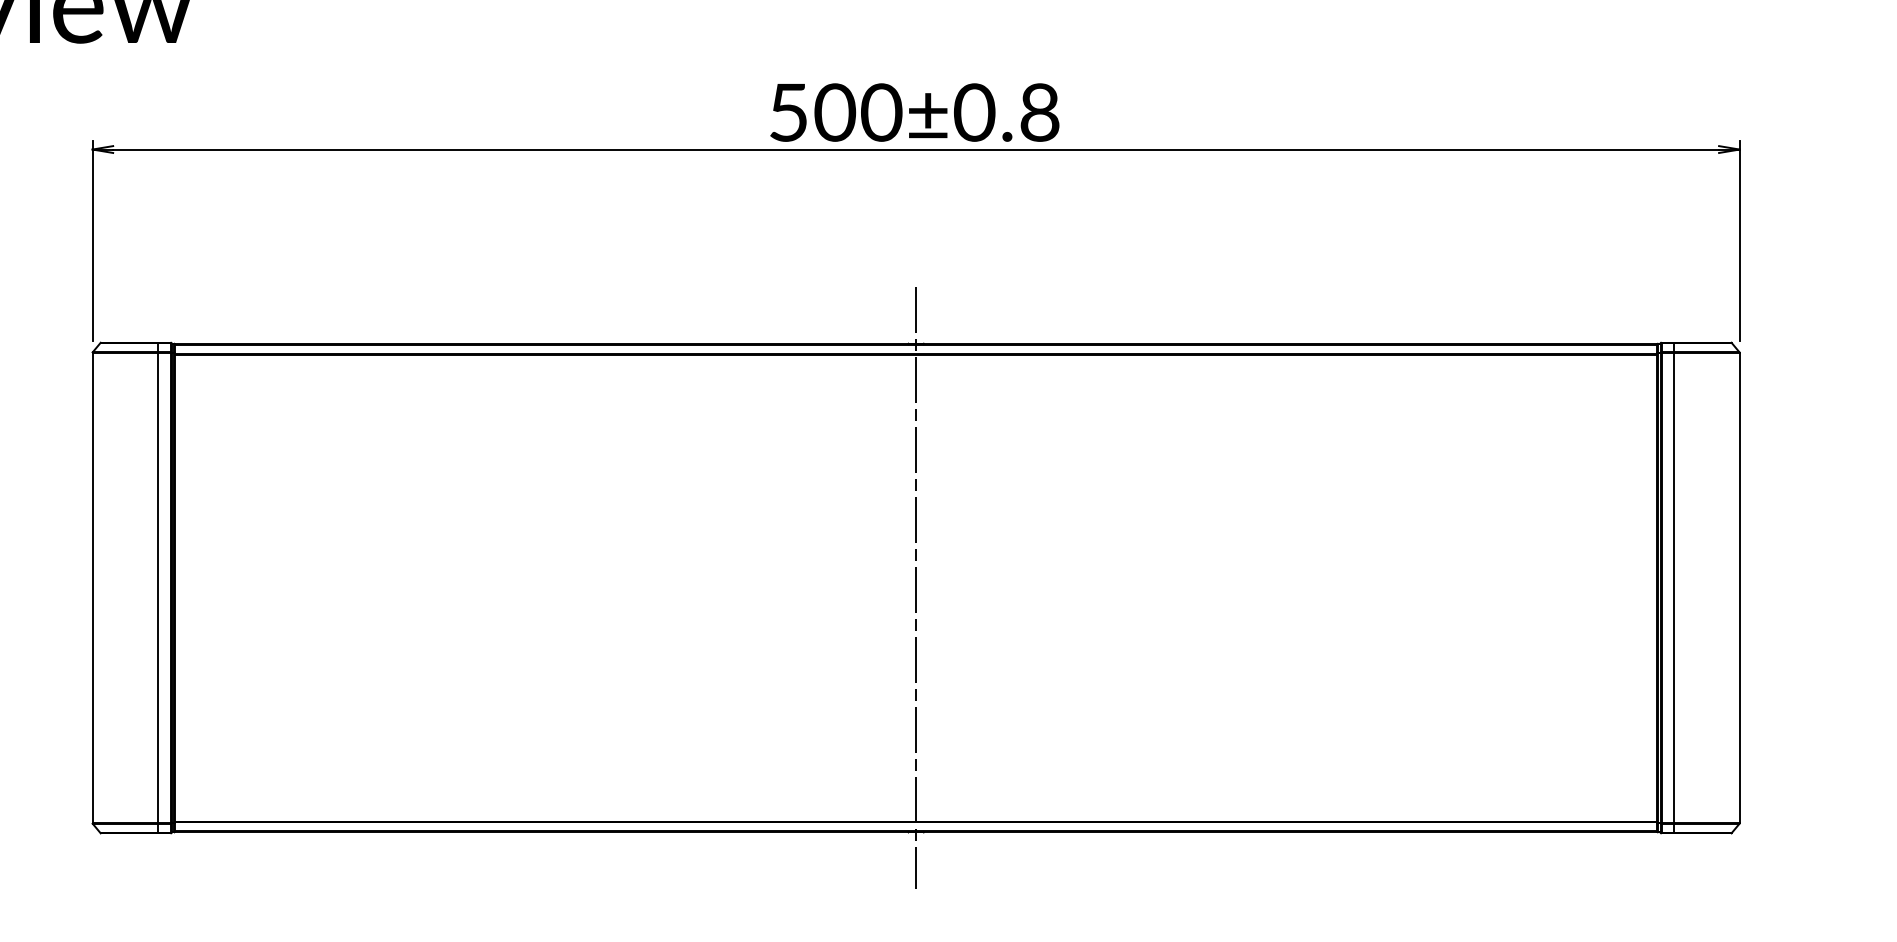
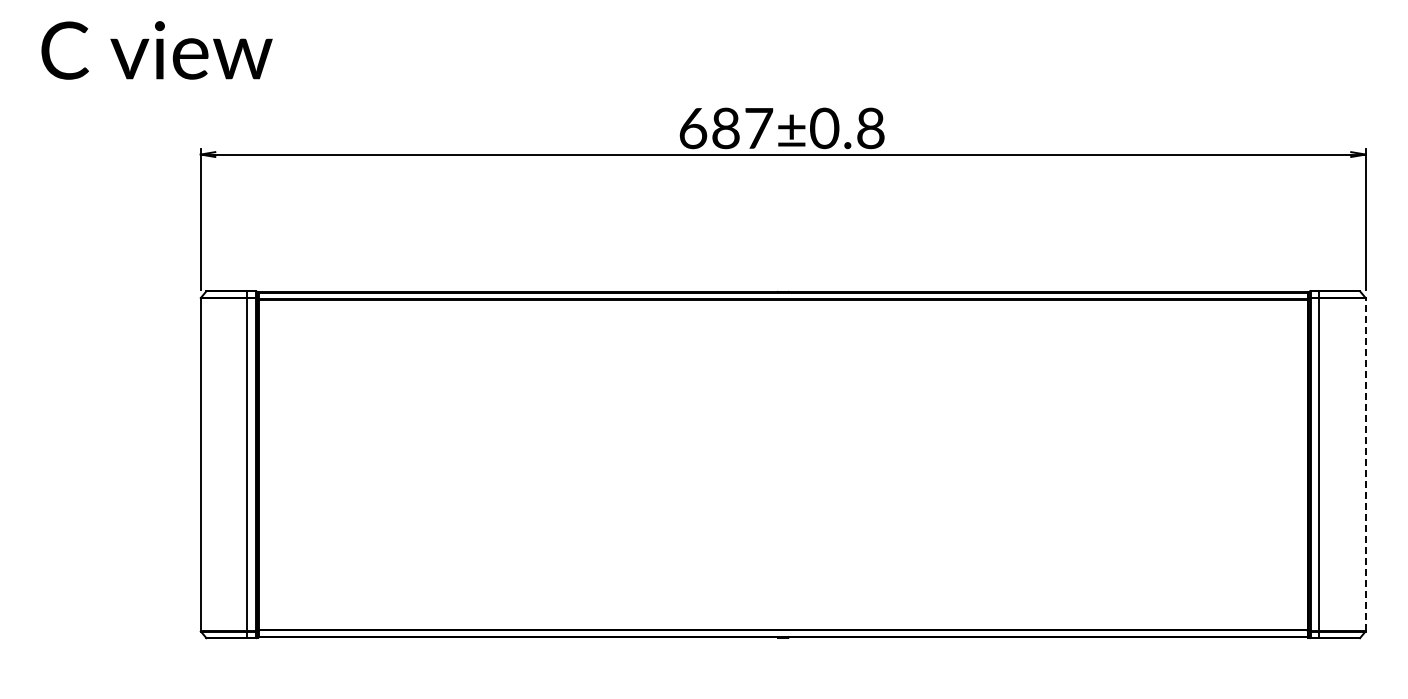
text: (835, 112) -> (726, 128), 500±0.8 -> 687±0.8
line: (916, 587) -> (783, 464), removed
line: (1739, 587) -> (1365, 464), solid -> dashed

